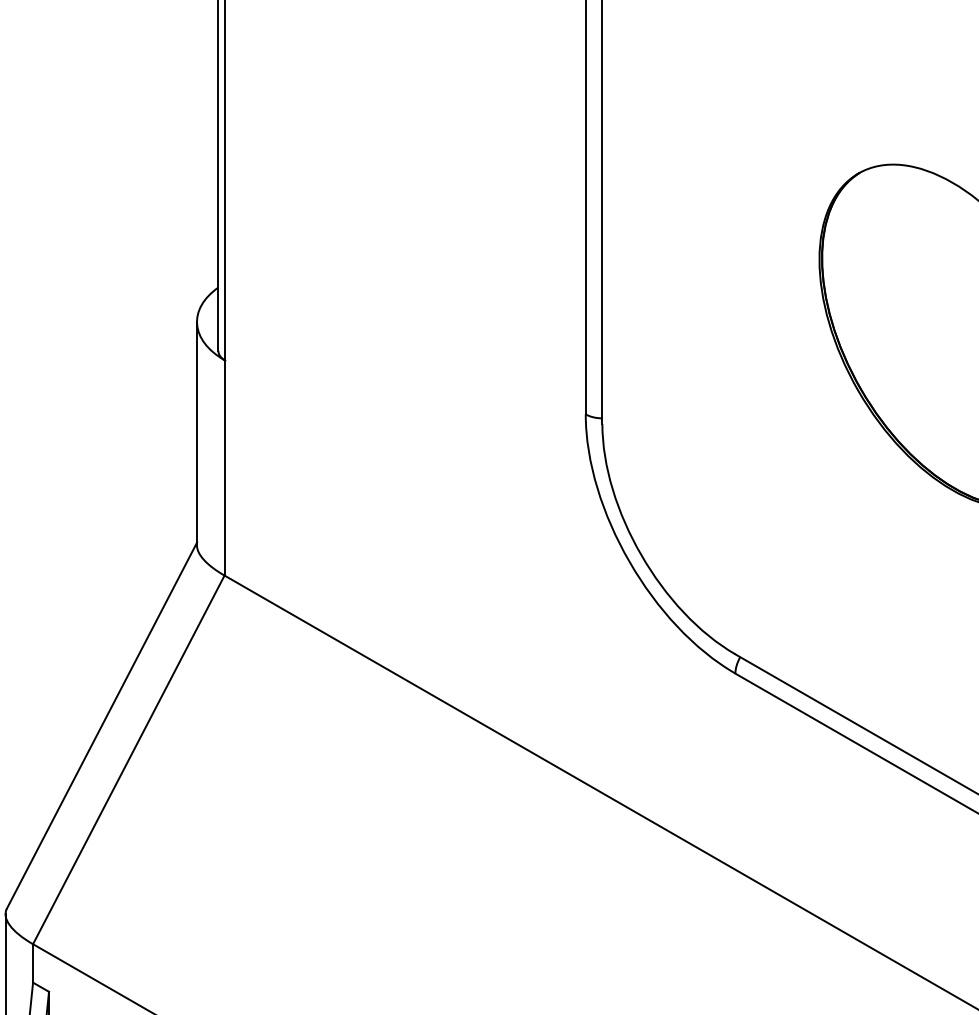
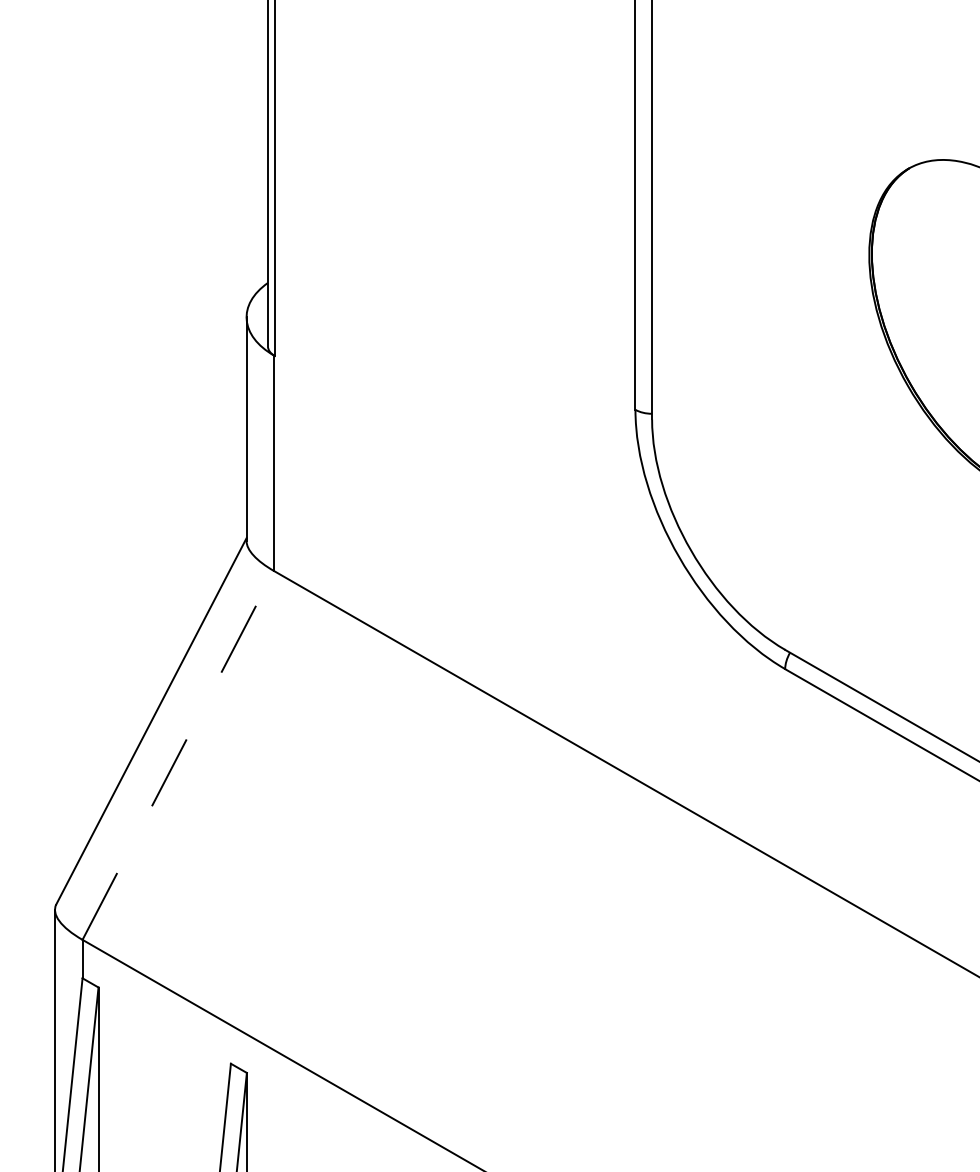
line: (128, 759) -> (178, 755), solid -> dashed

